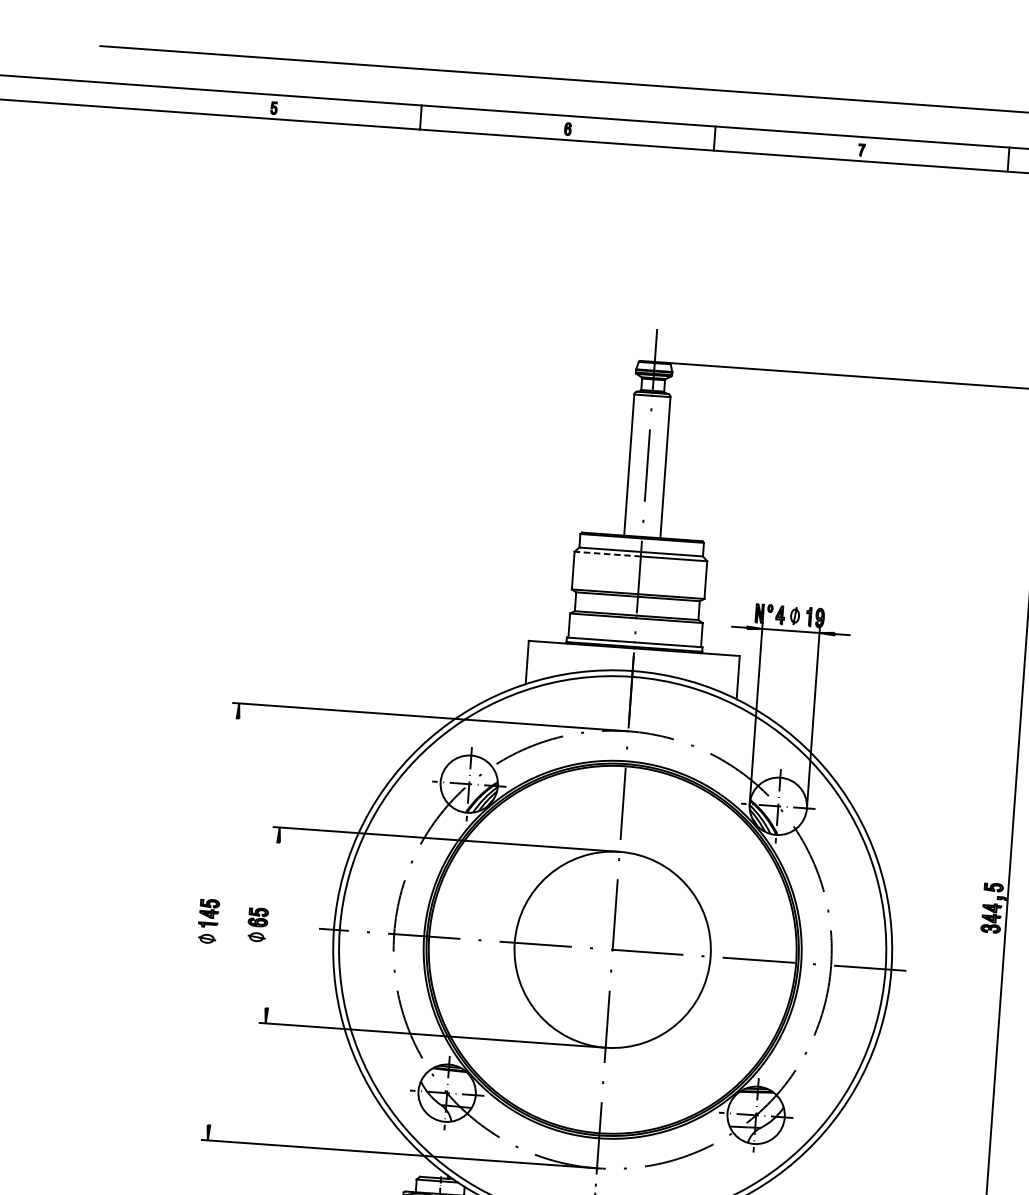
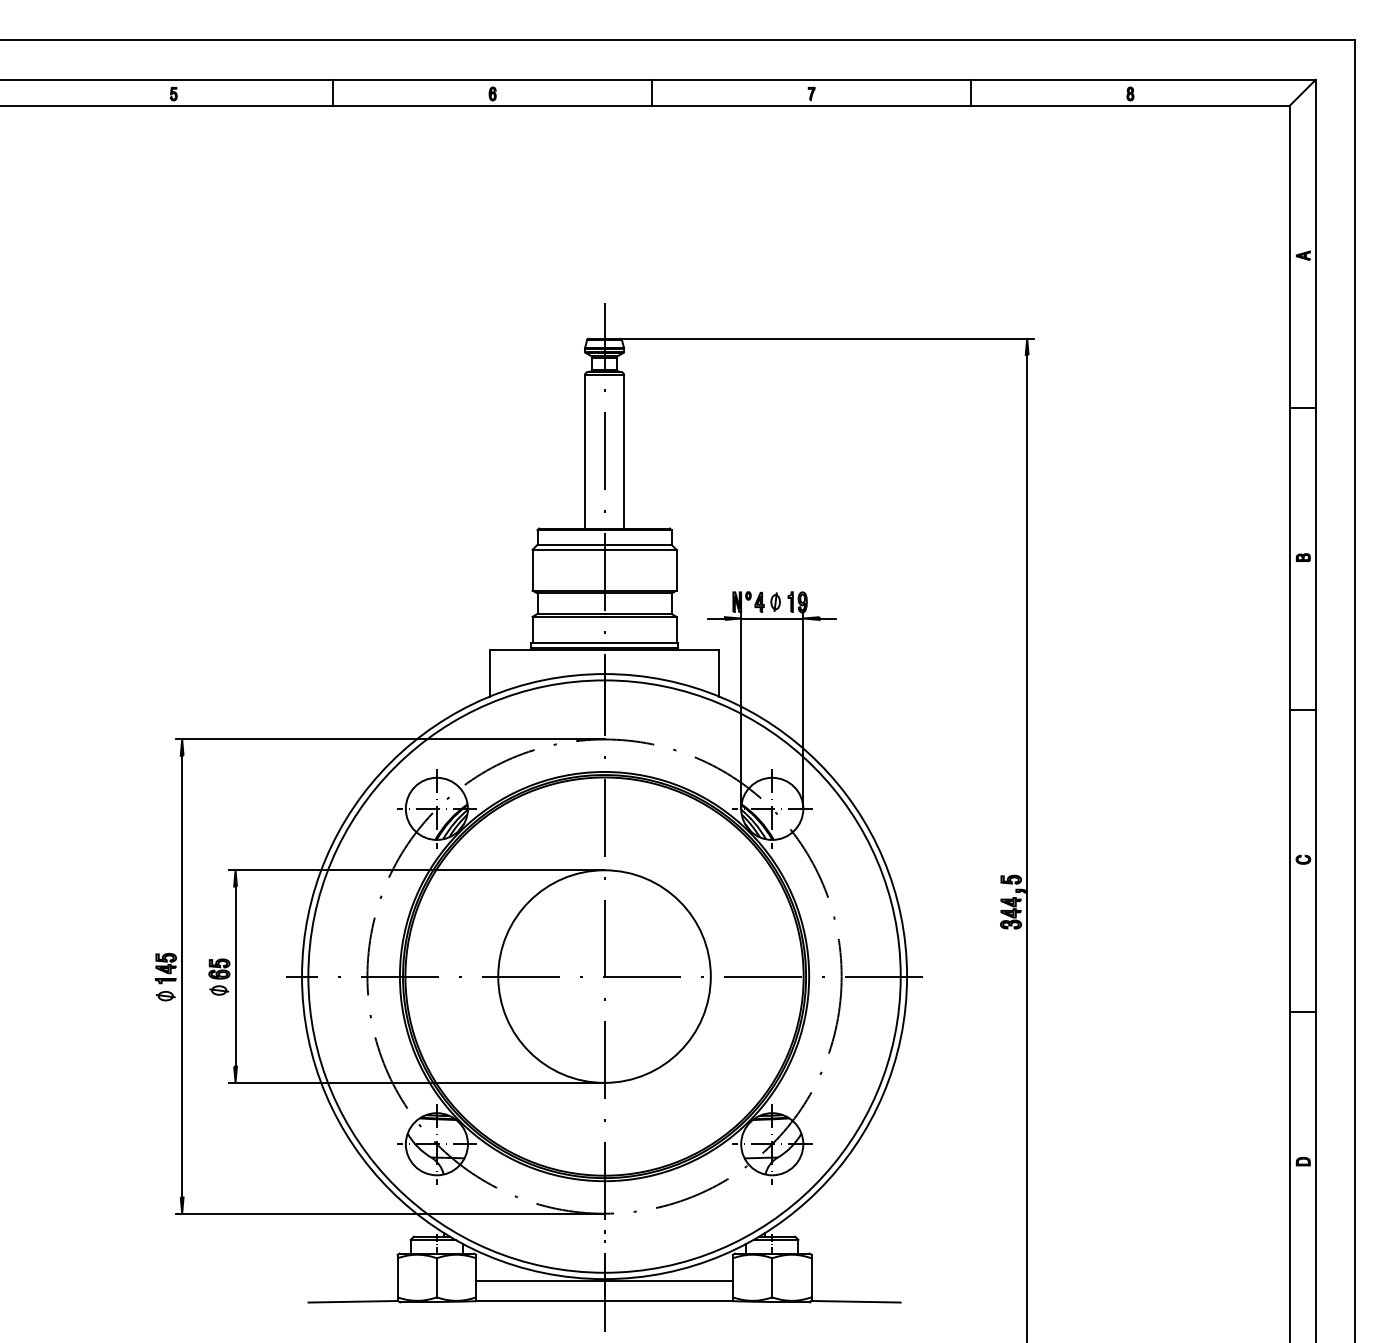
line: (607, 553) -> (568, 549), dashed -> solid
line: (223, 921) -> (182, 976), added
line: (272, 925) -> (235, 976), added

